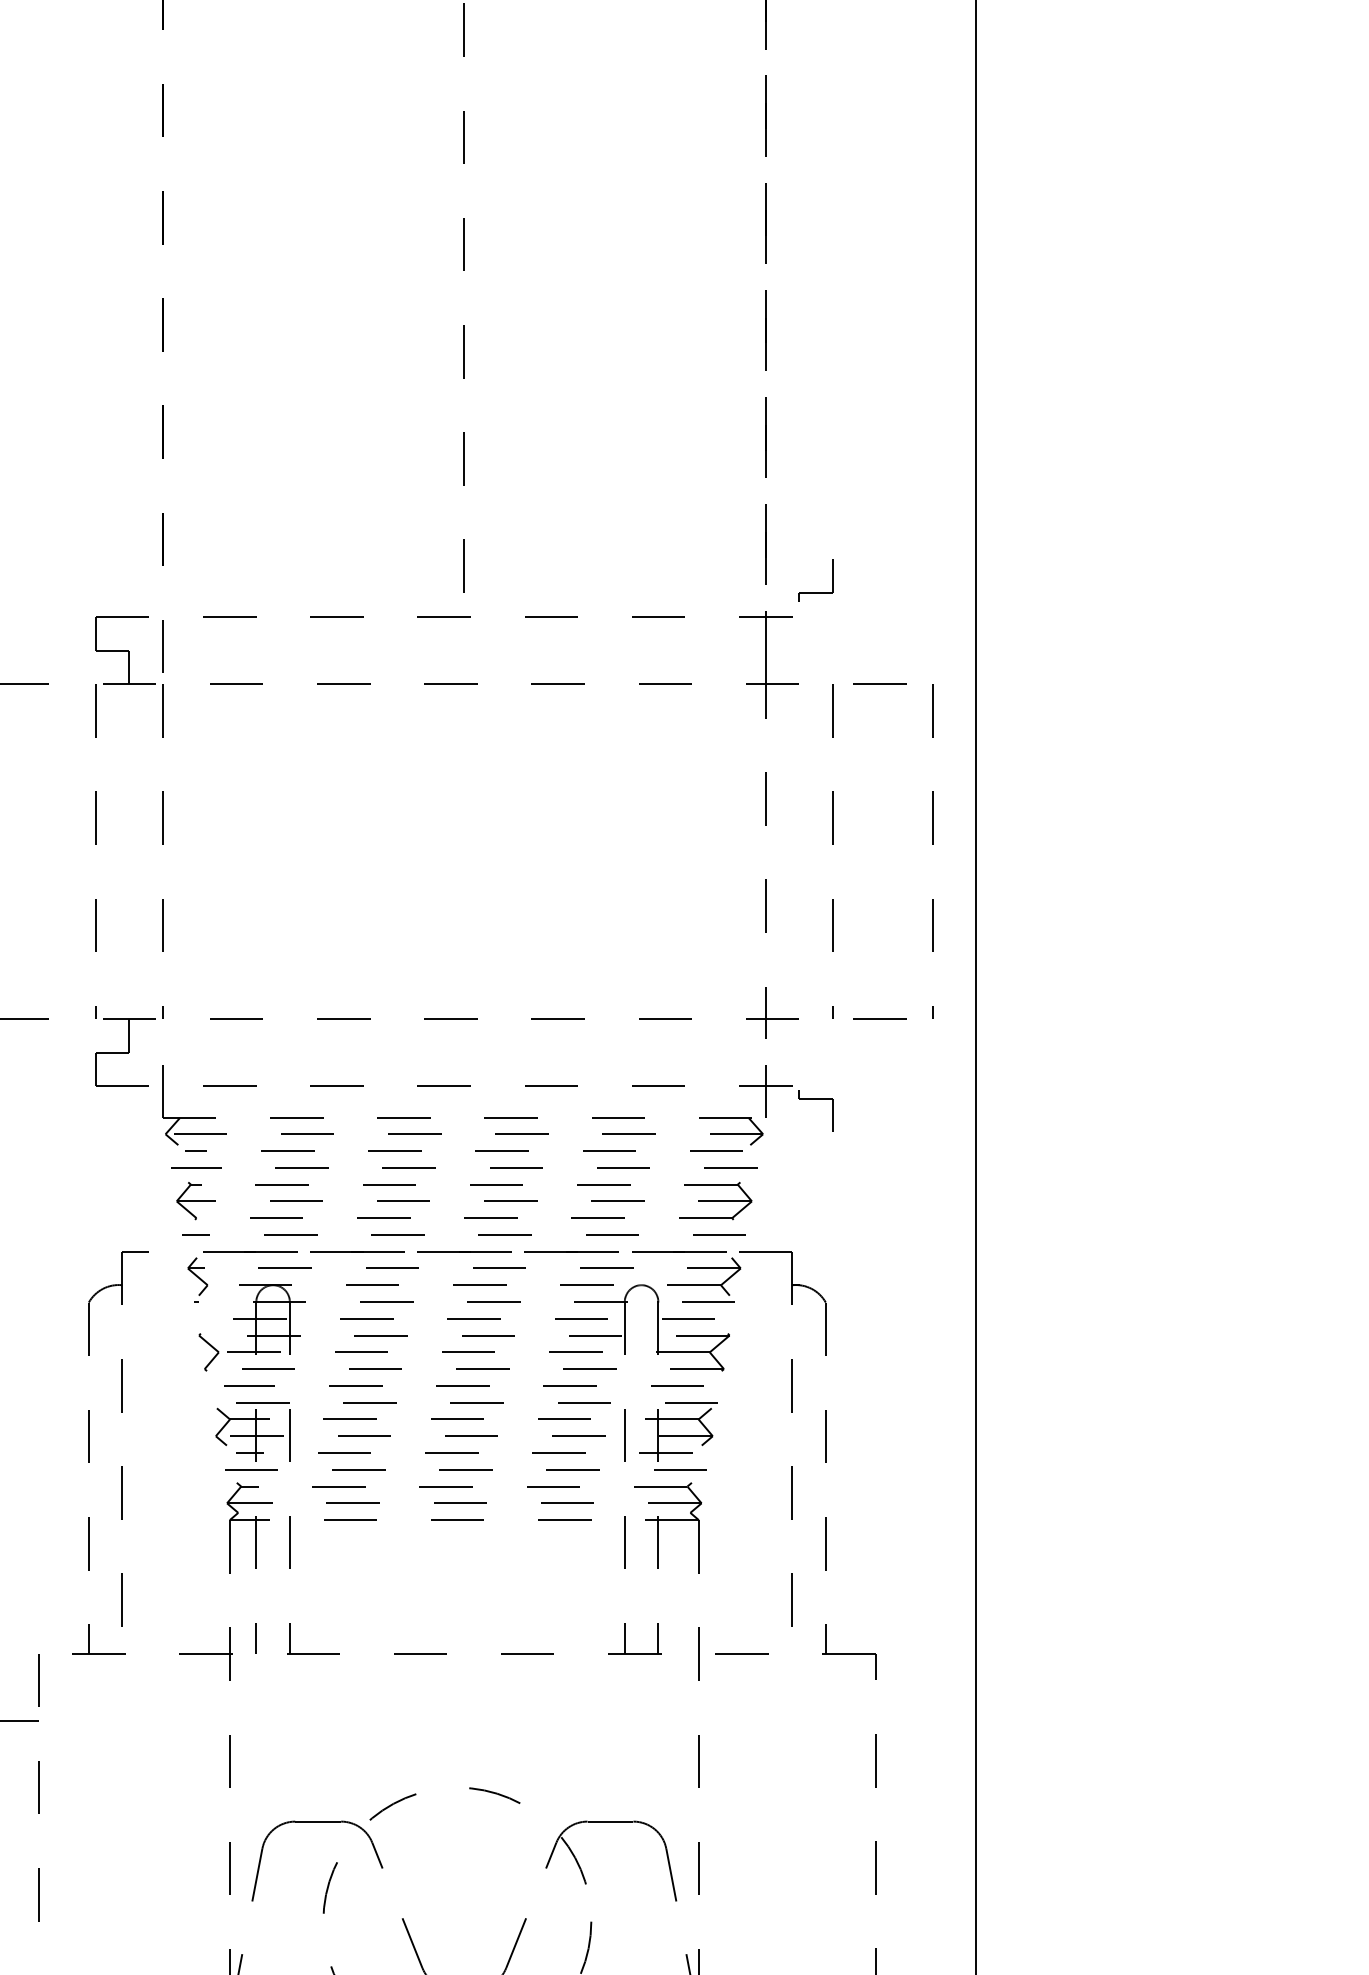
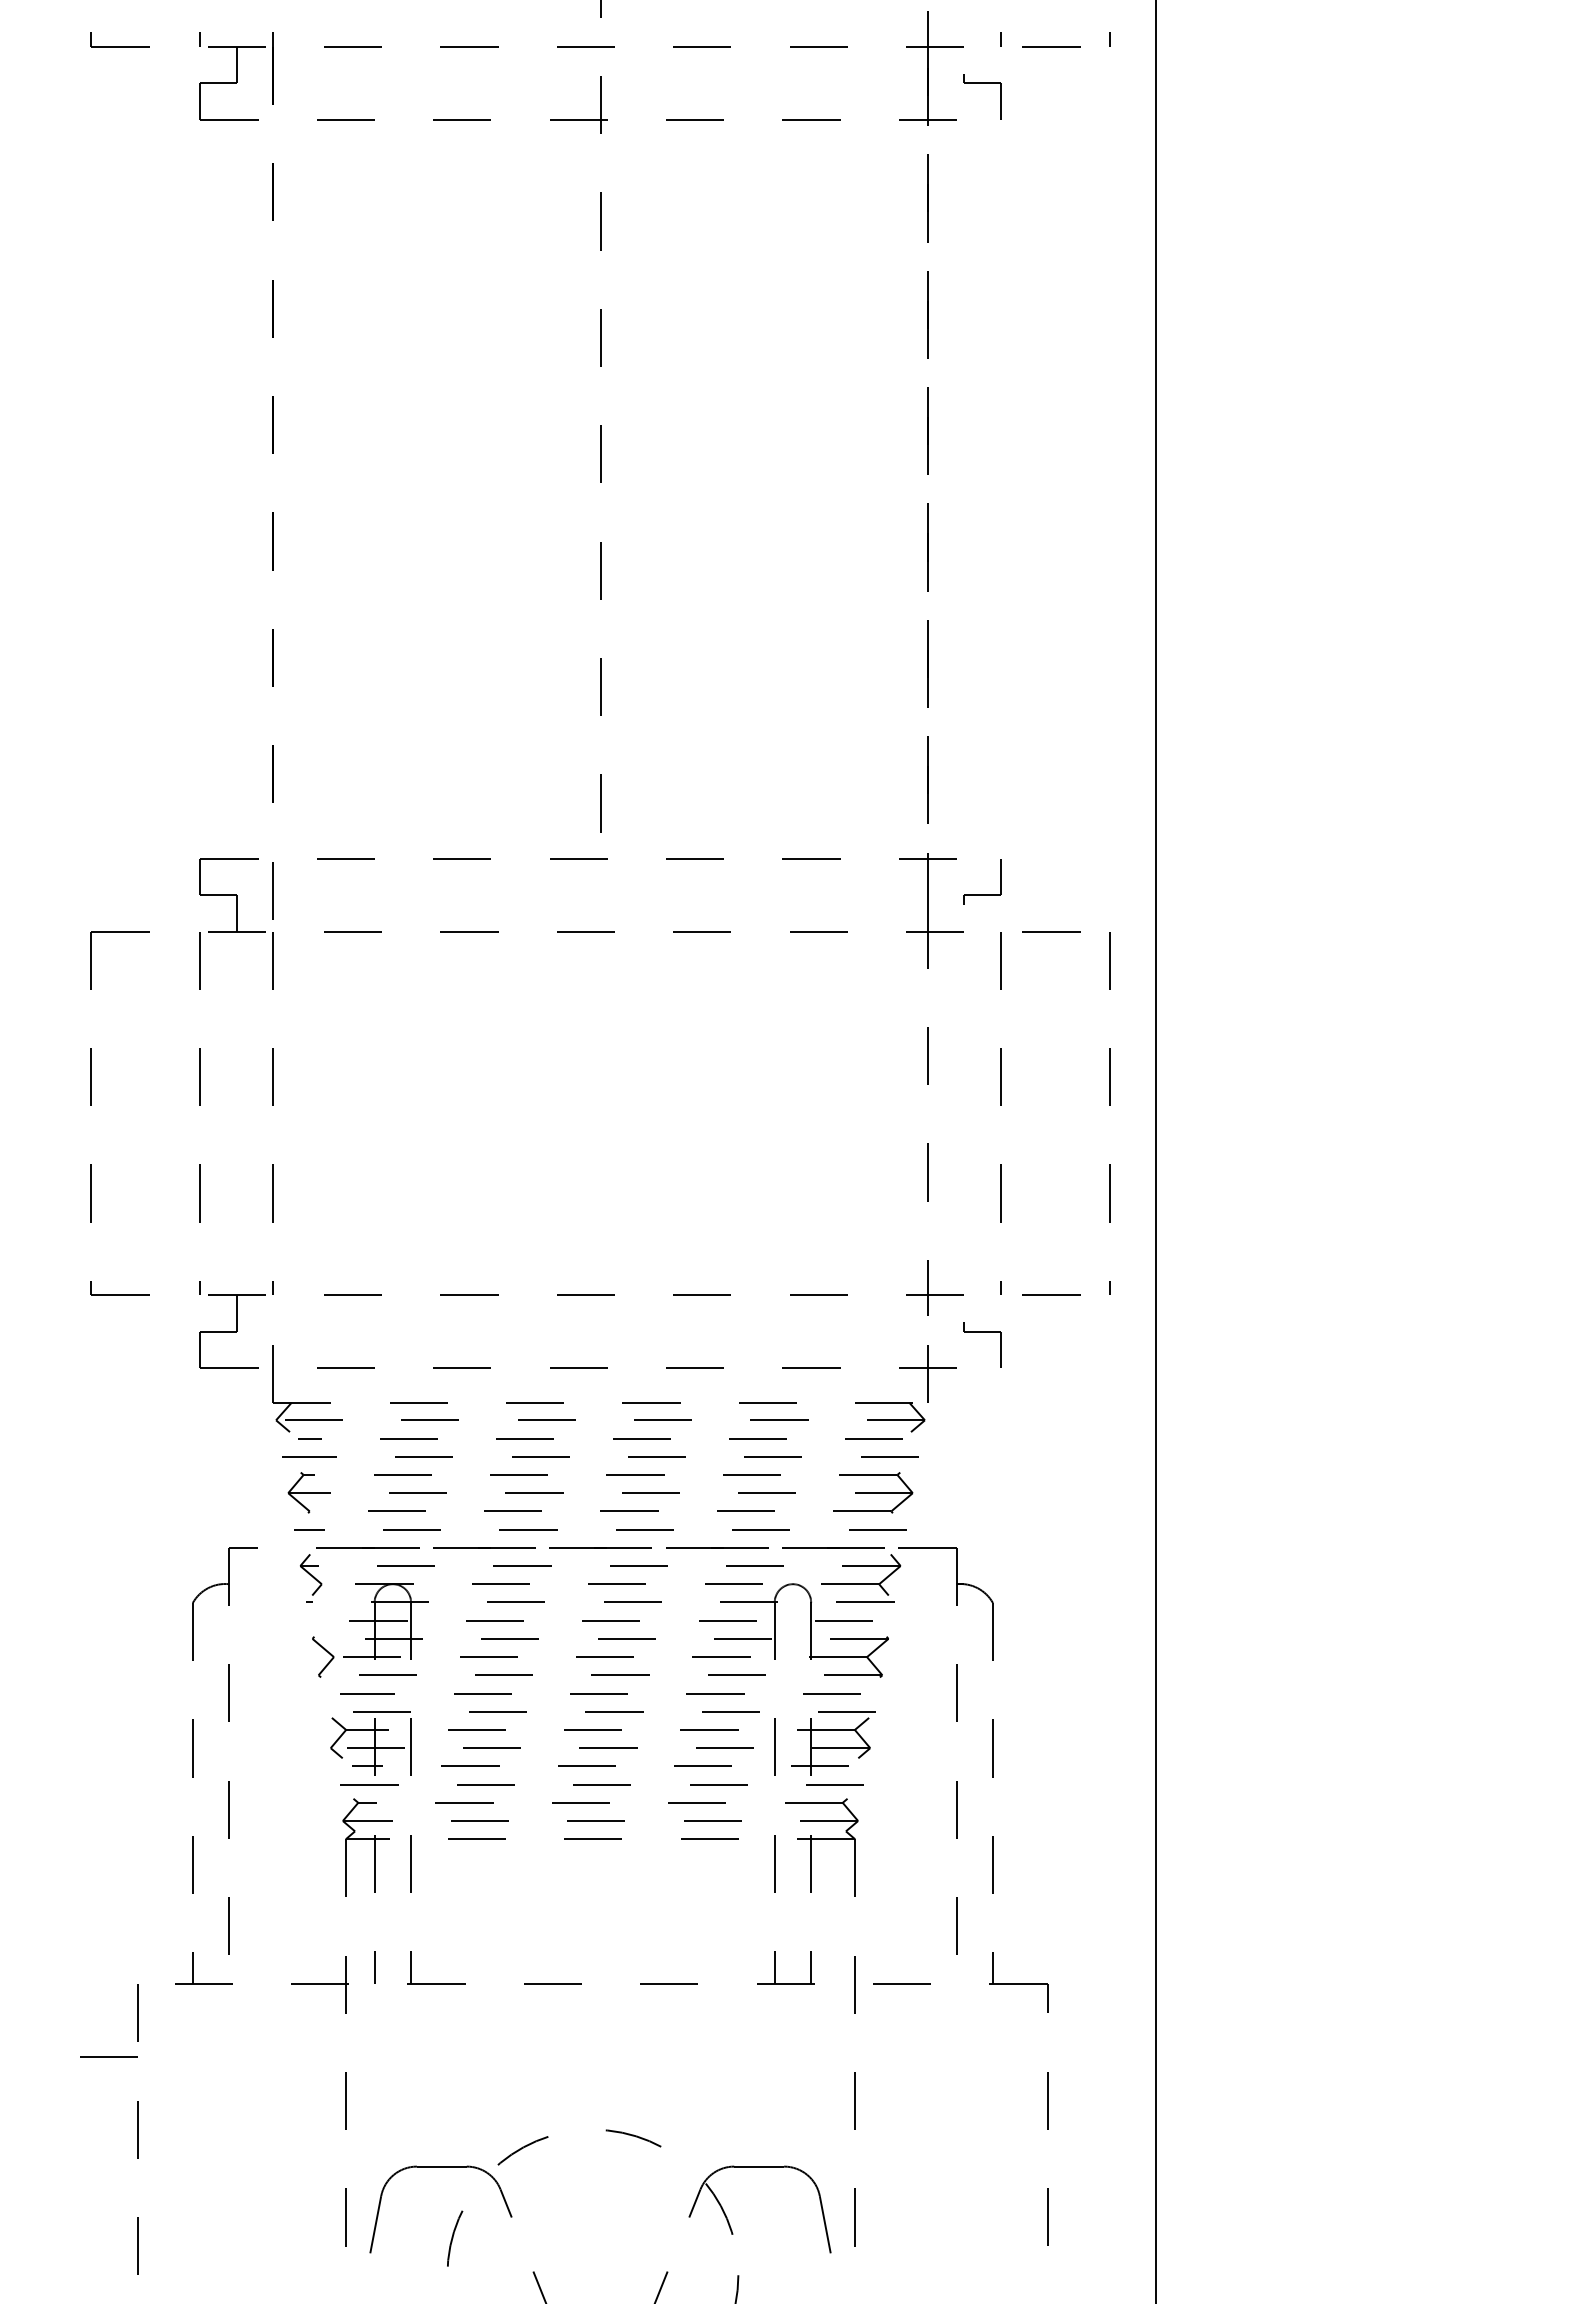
part: (816, 591) -> (982, 894), moved
part: (816, 1099) -> (982, 1332), moved

